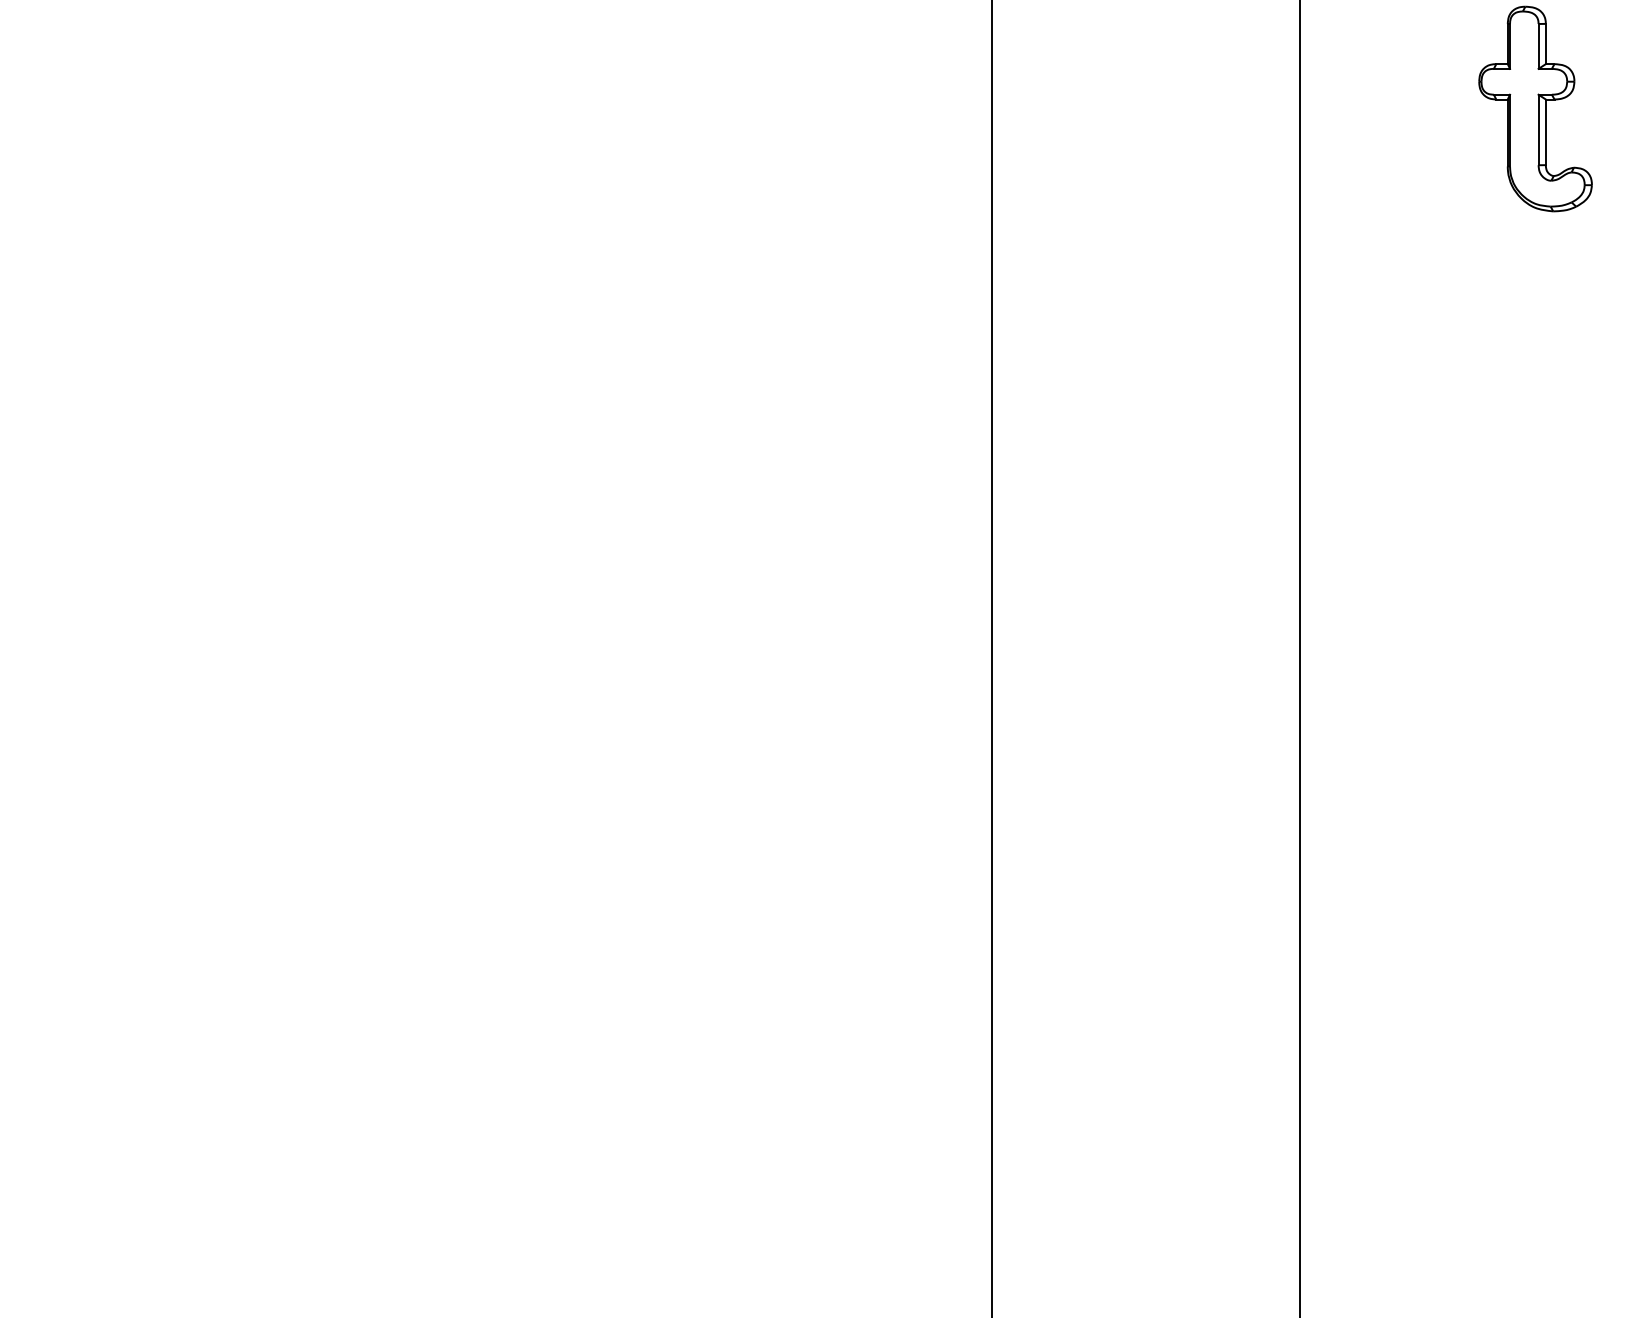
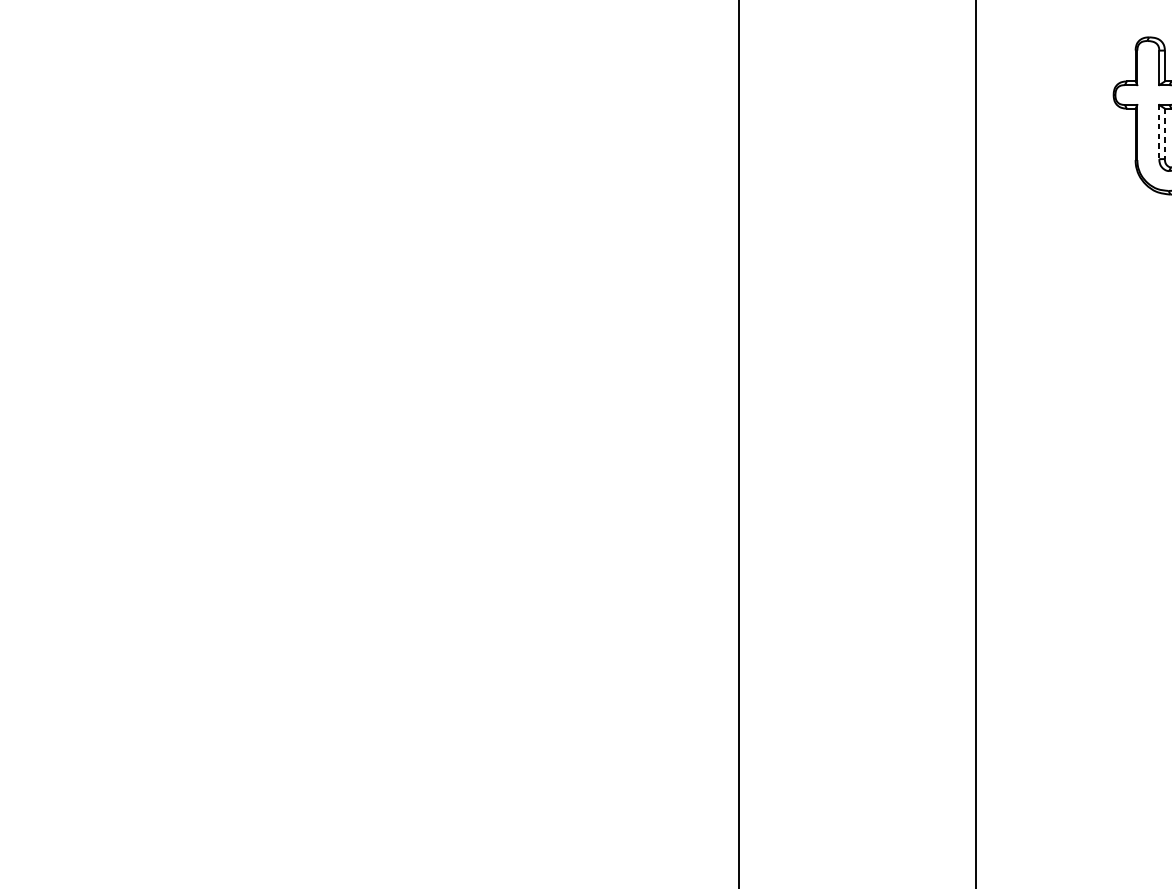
line: (1538, 130) -> (1159, 132), solid -> dashed
line: (1545, 132) -> (1164, 133), solid -> dashed

